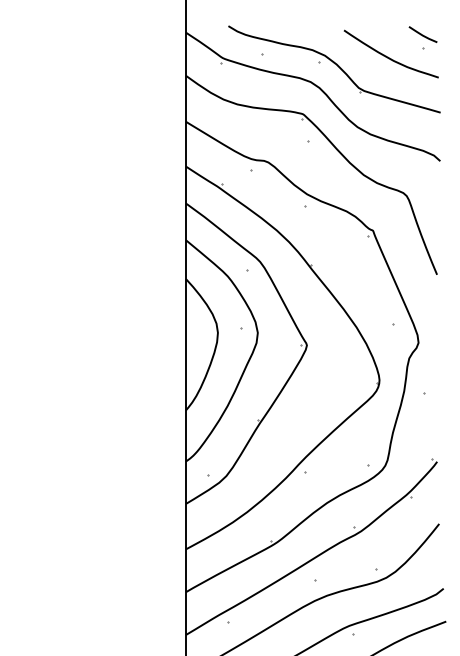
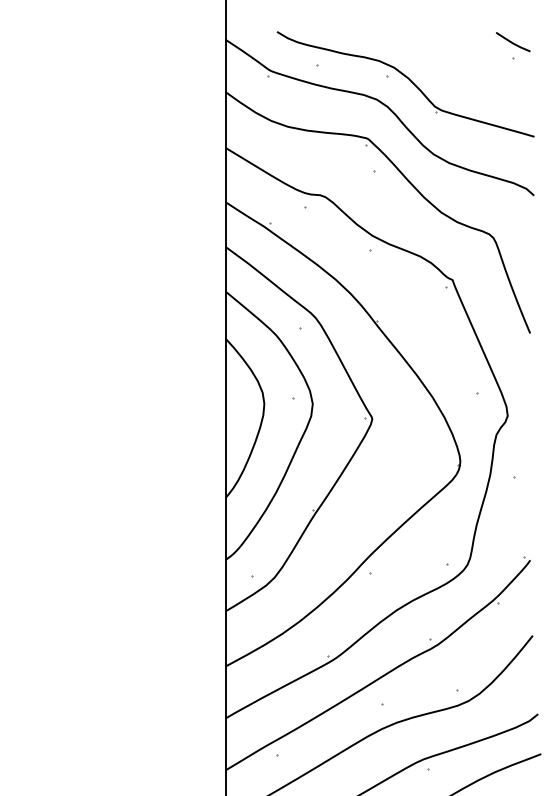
curve: (388, 57) -> (471, 69), removed

